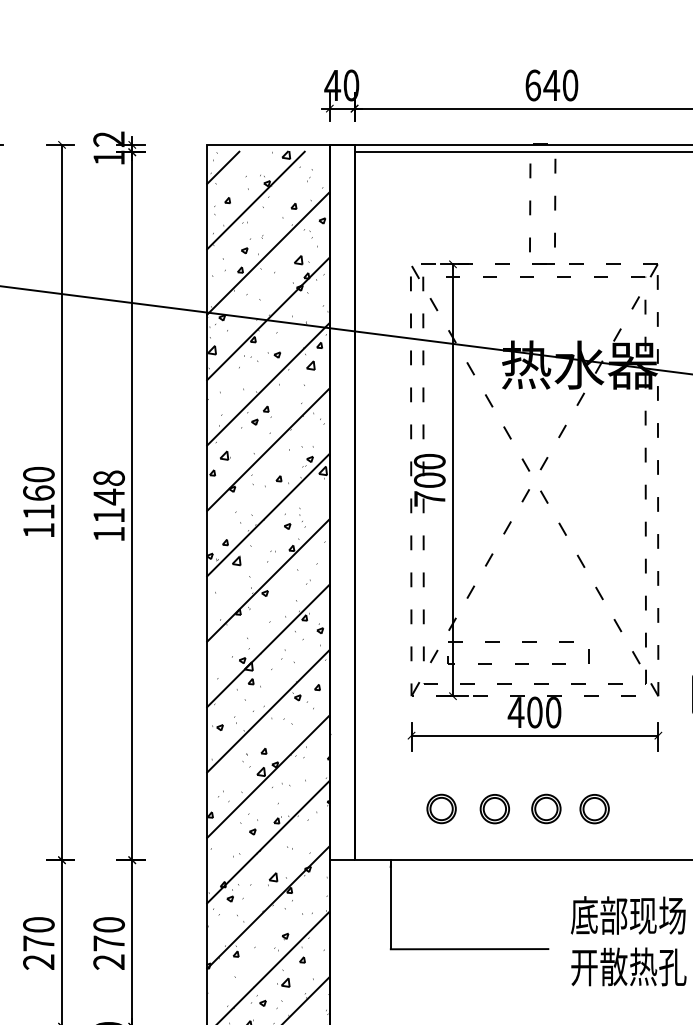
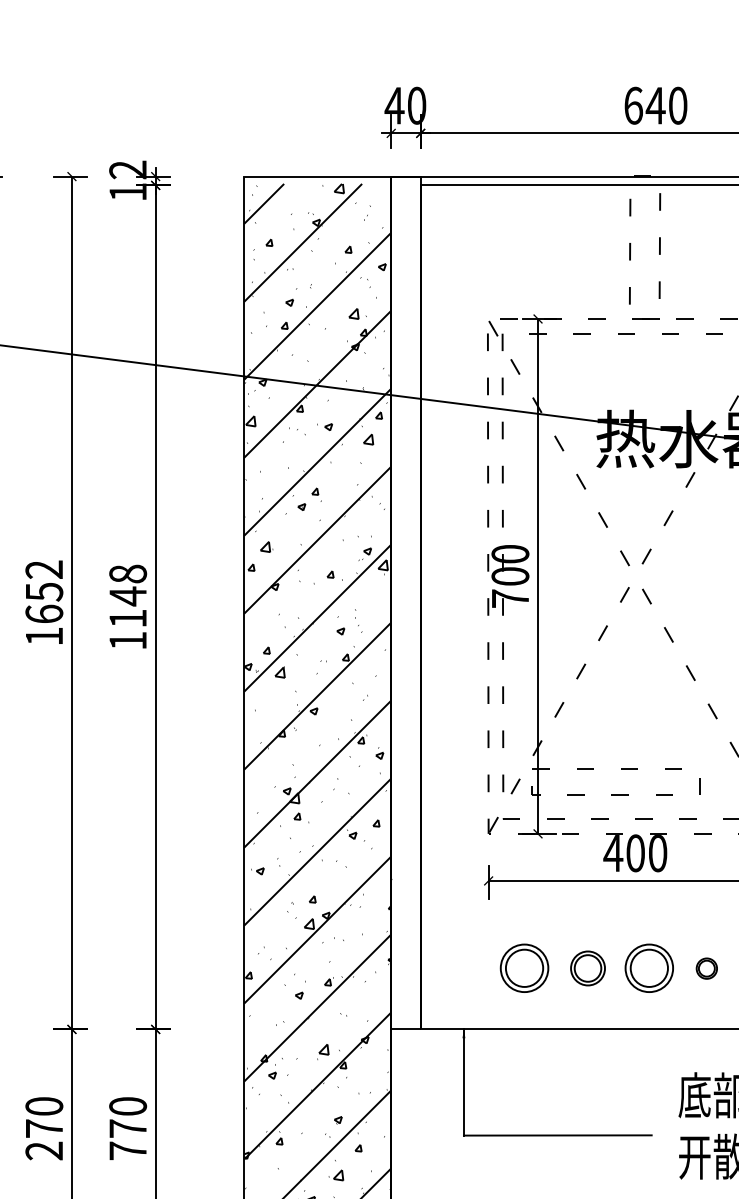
text: (38, 493) -> (43, 592), 1160 -> 1652
part: (441, 808) -> (524, 967), size x1.4
part: (546, 808) -> (649, 967), size x1.4
part: (594, 809) -> (706, 968), size x0.6
text: (108, 961) -> (127, 1150), 270 -> 770

